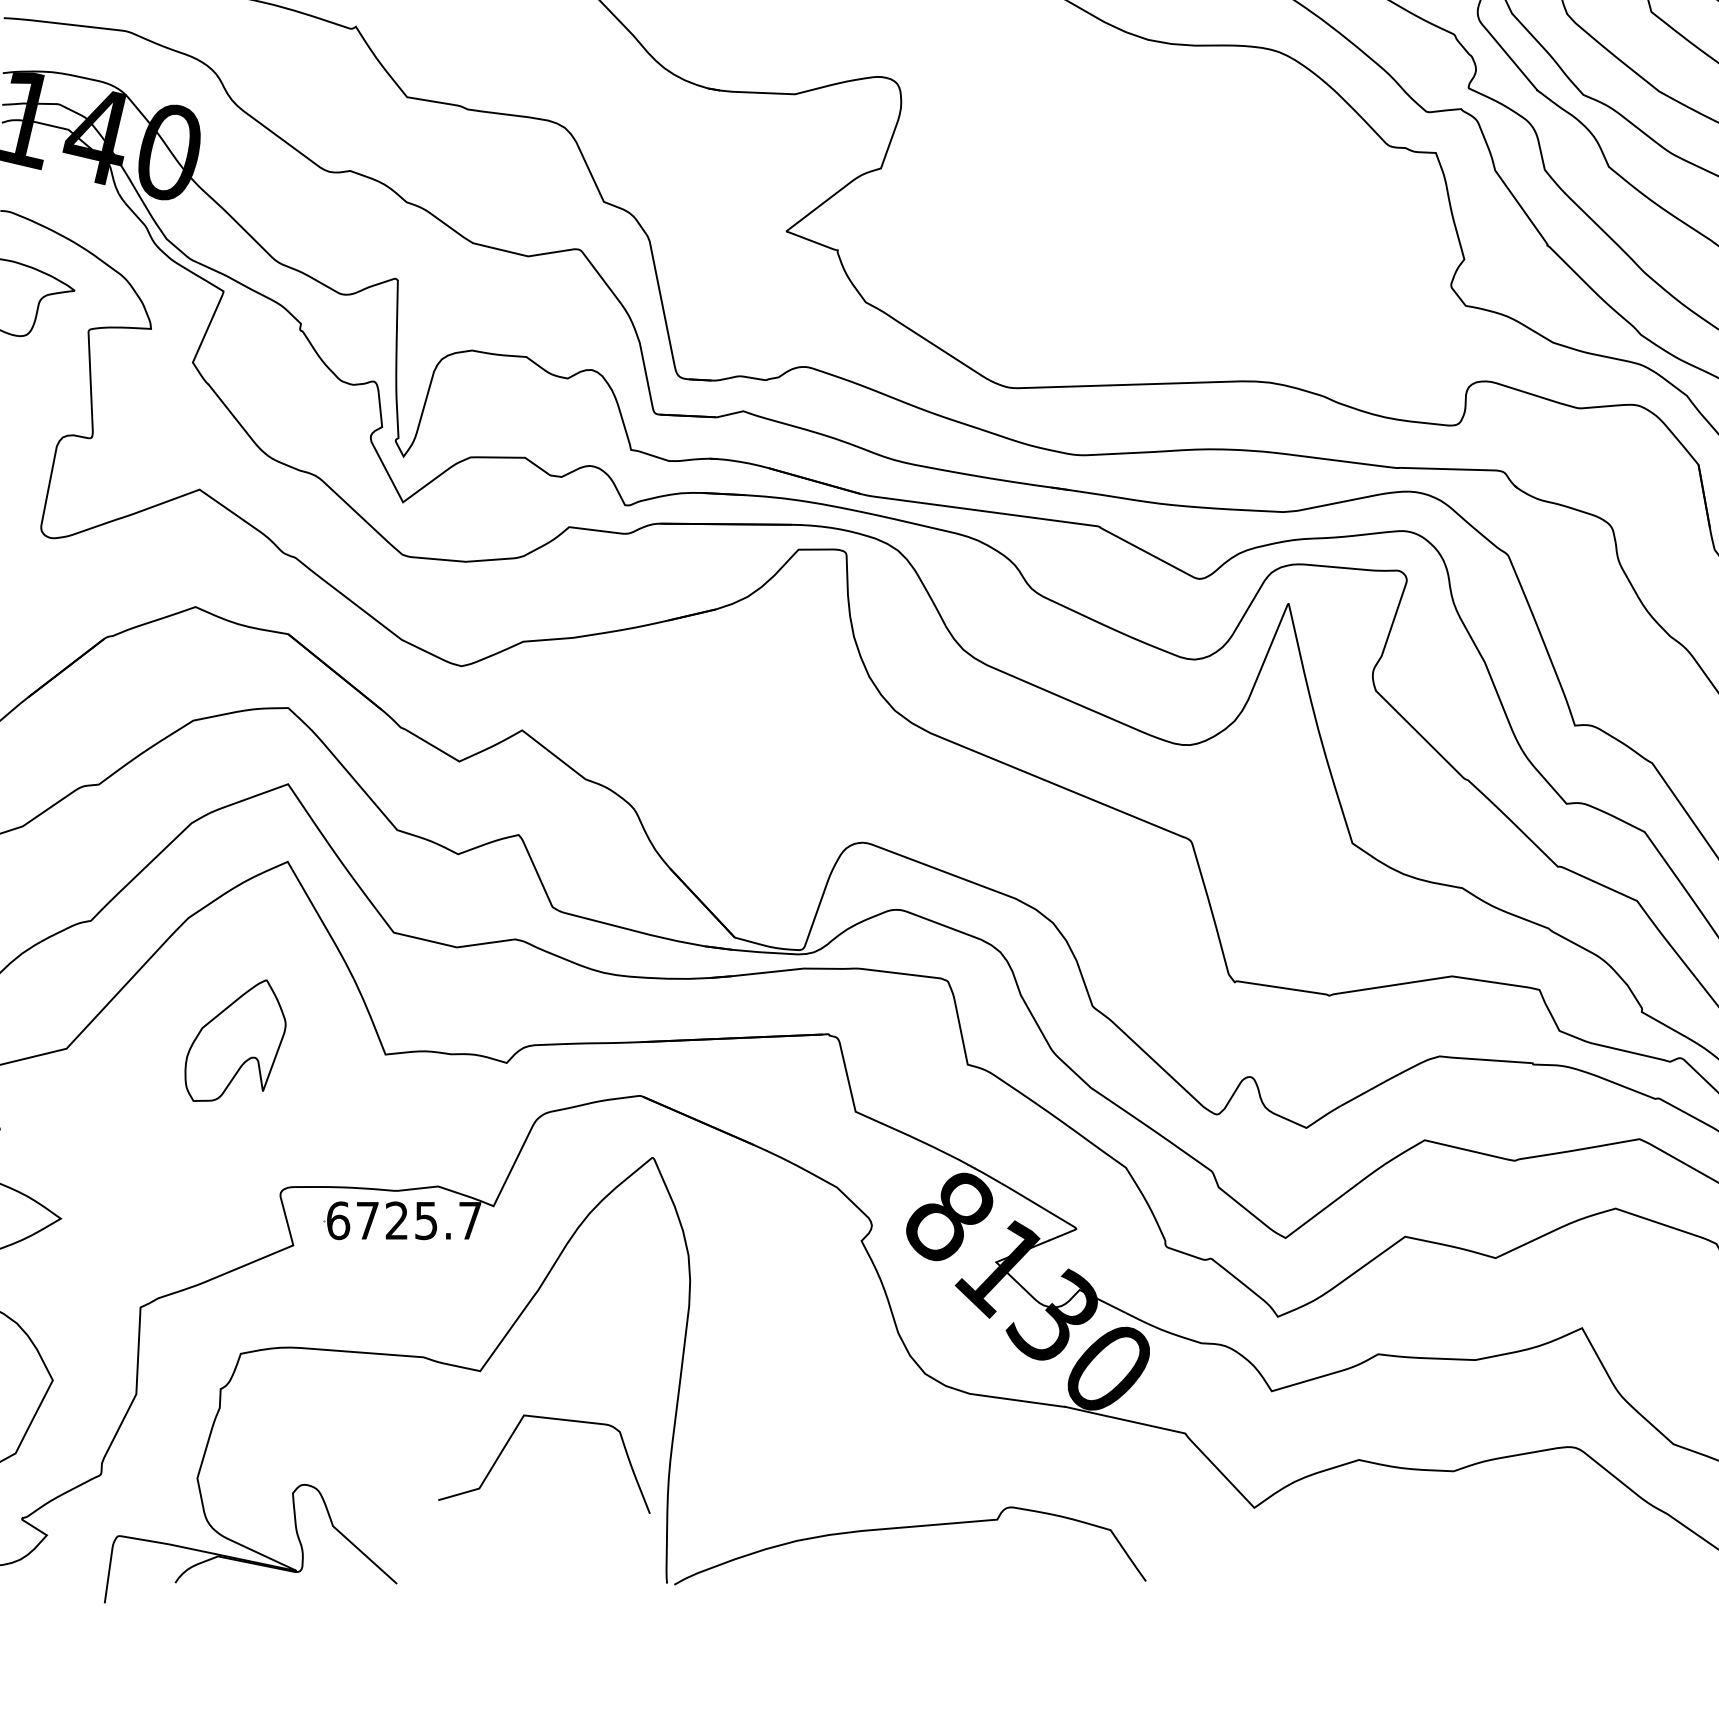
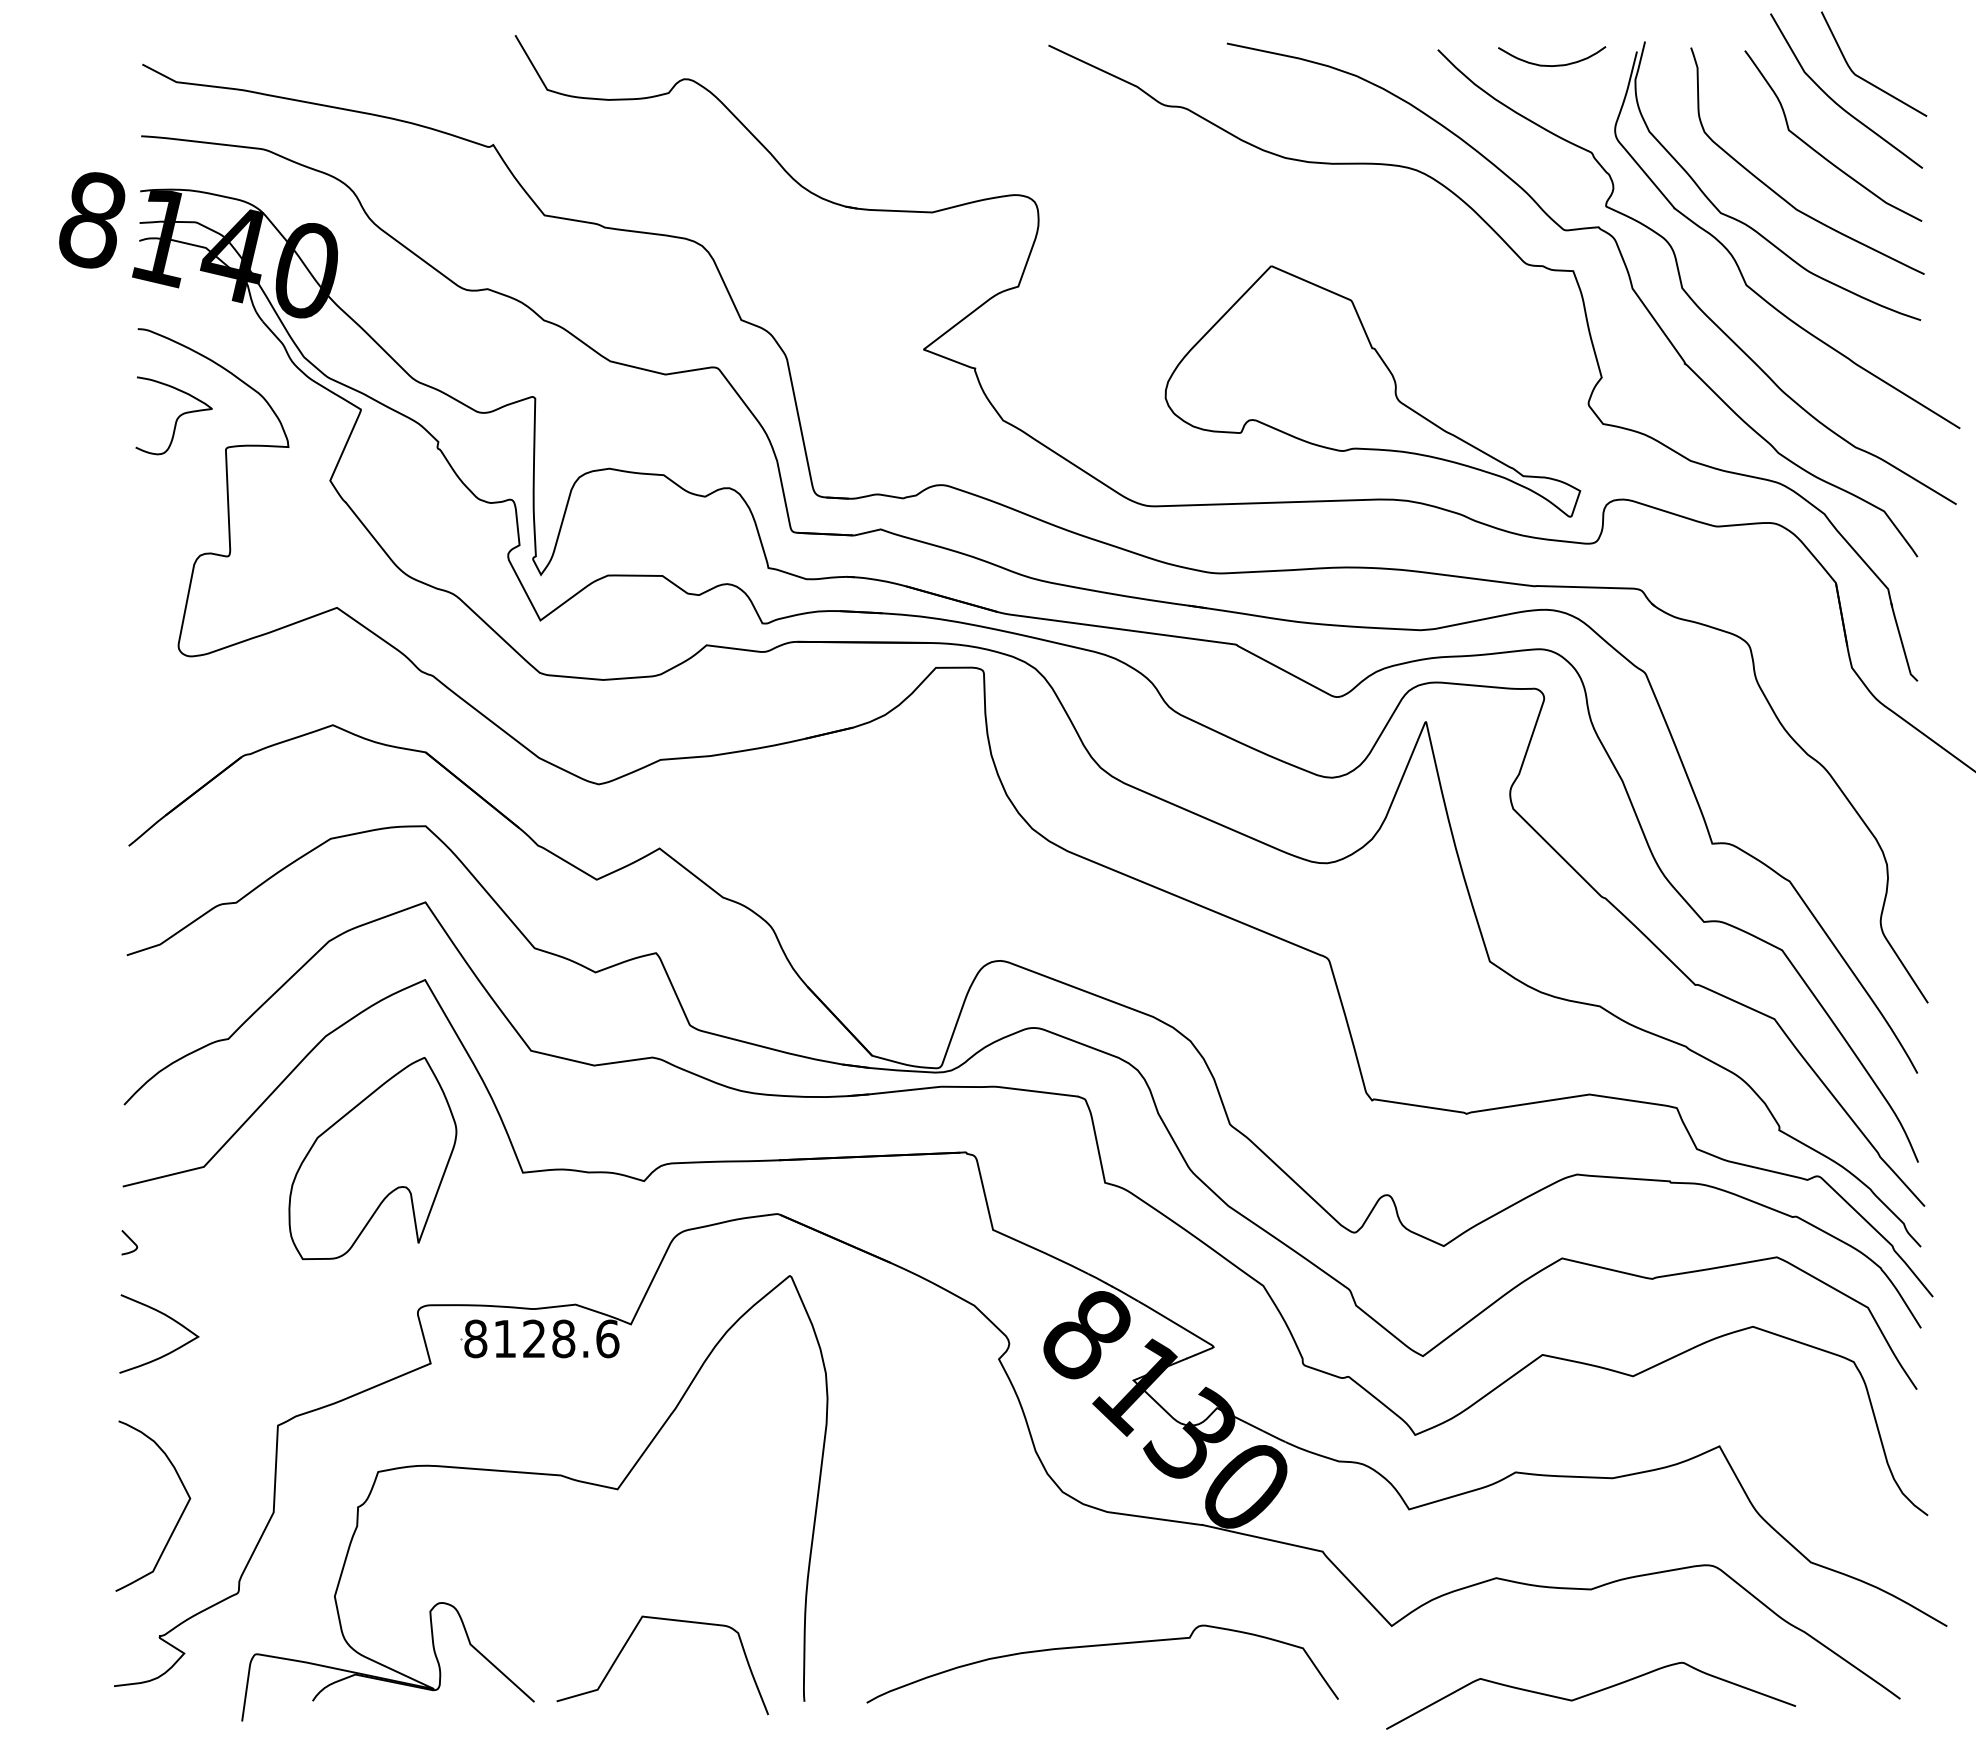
part: (1235, 273) -> (1372, 391), added
part: (235, 1040) -> (372, 1158), size x1.67
text: (404, 1220) -> (541, 1338), 6725.7 -> 8128.6
curve: (507, 1445) -> (625, 1646), moved
curve: (909, 1528) -> (1101, 1646), moved
curve: (1454, 1576) -> (1591, 1694), added

